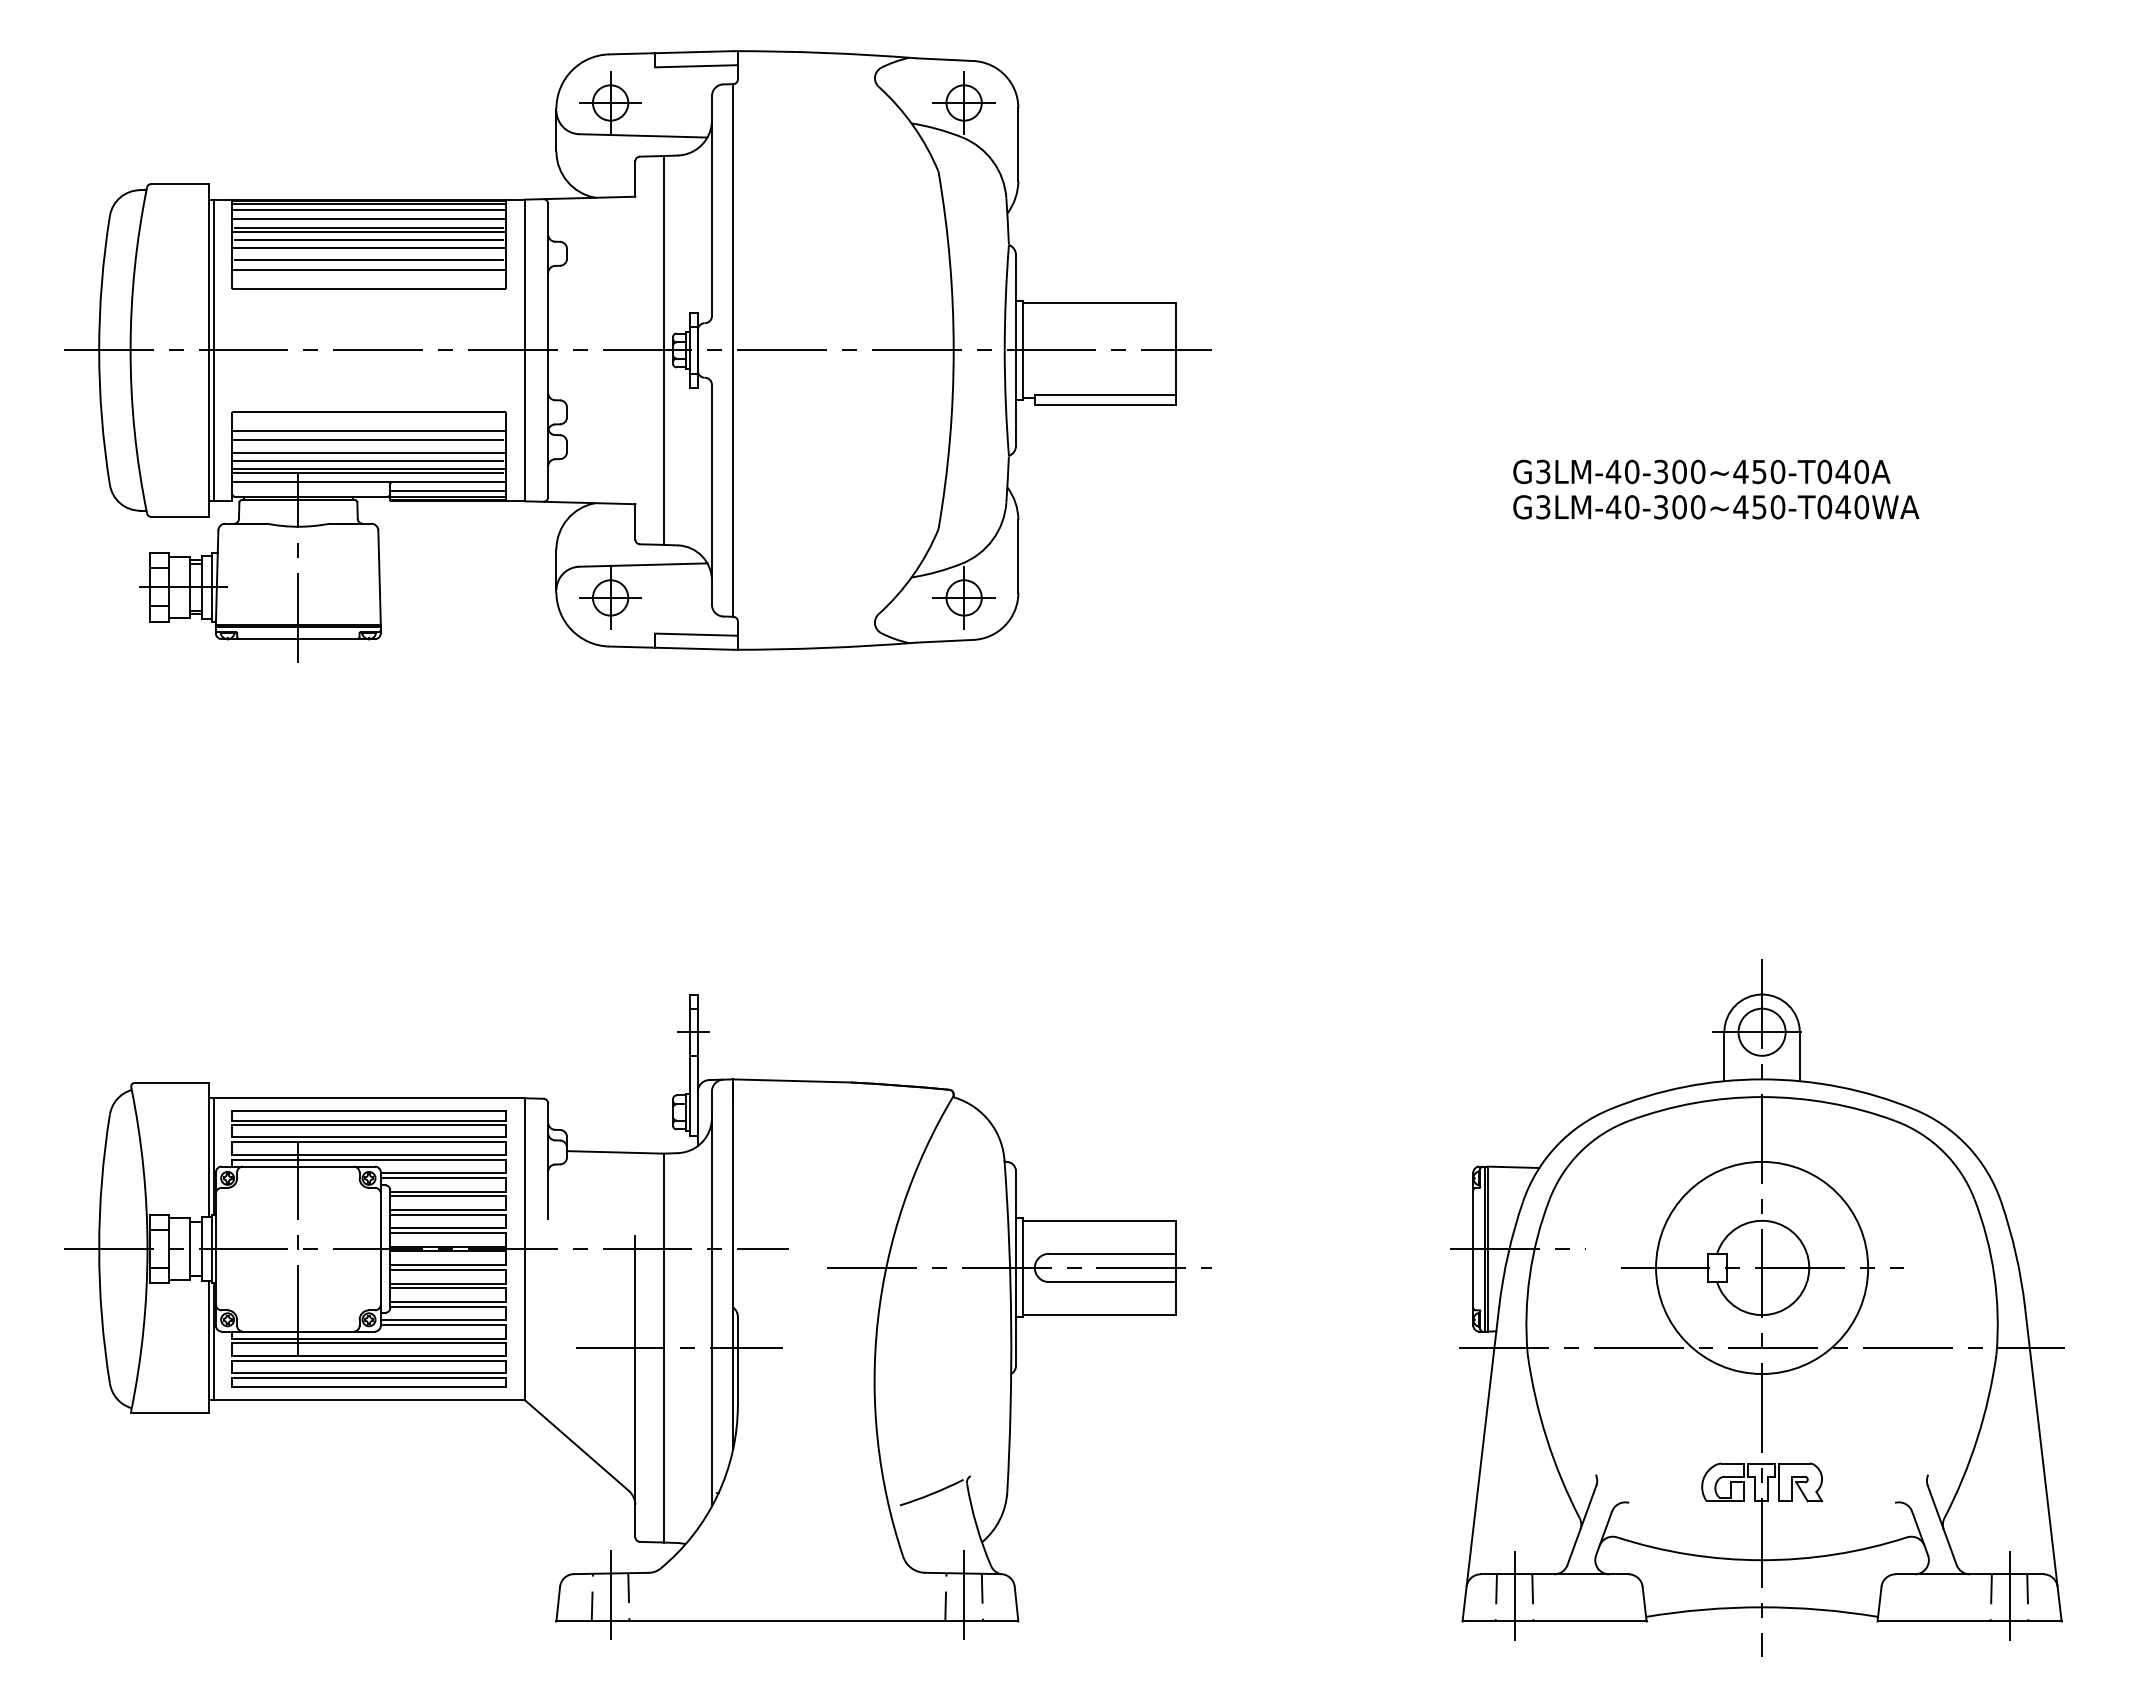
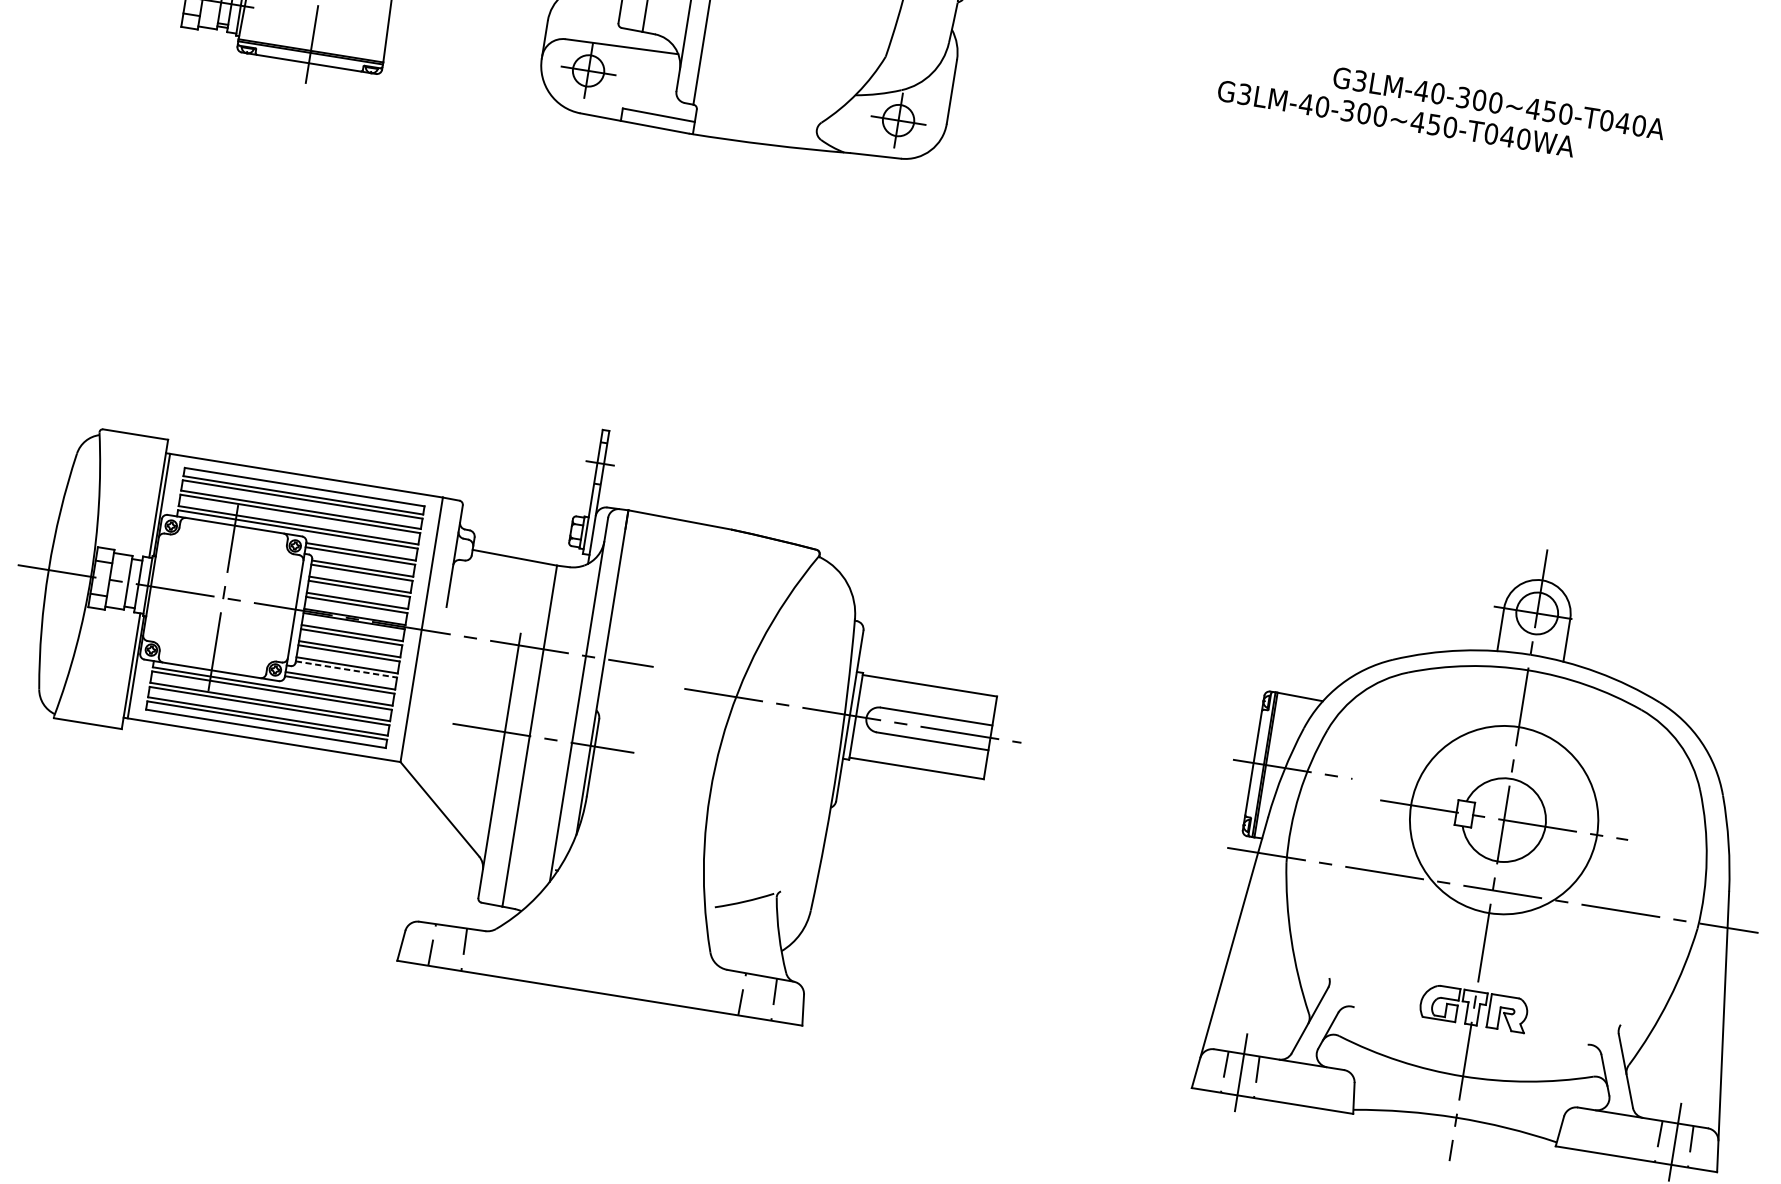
text: (1701, 471) -> (1498, 103), moved
text: (1716, 507) -> (1396, 119), moved
line: (448, 1306) -> (346, 669), solid -> dashed
line: (610, 1597) -> (448, 947), removed
line: (964, 1597) -> (758, 997), removed

